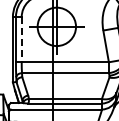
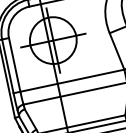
line: (21, 39) -> (14, 64), dashed -> solid

